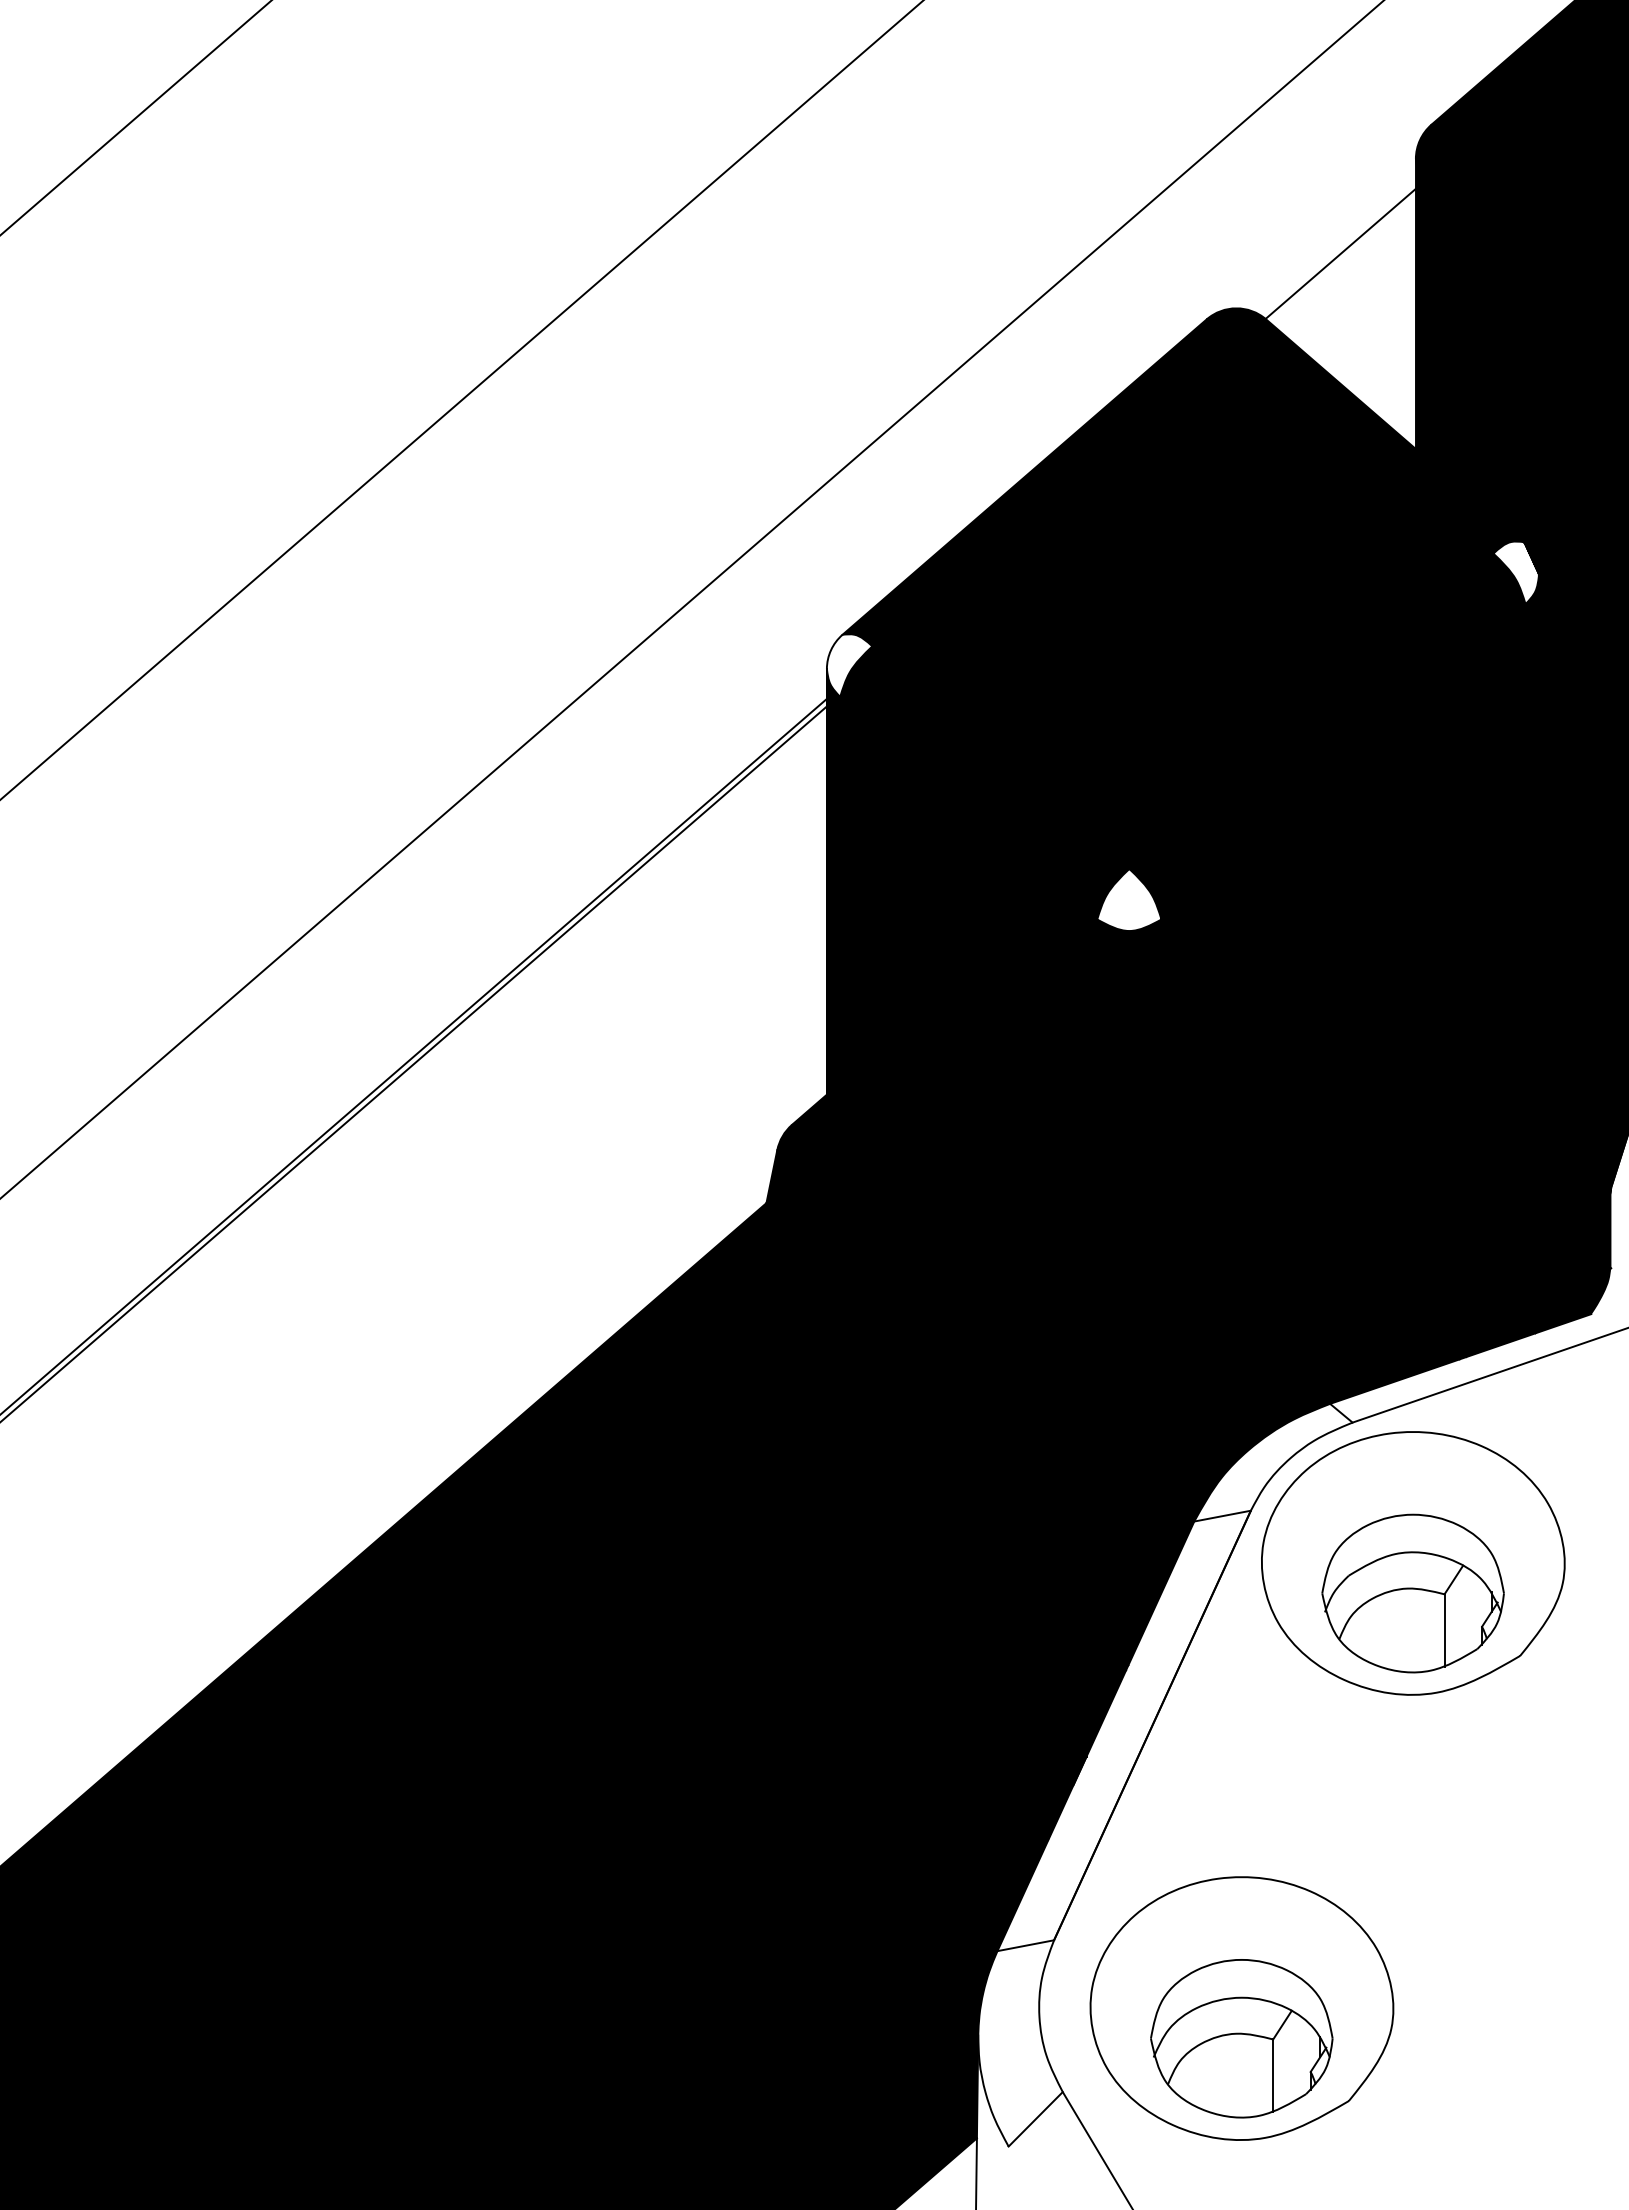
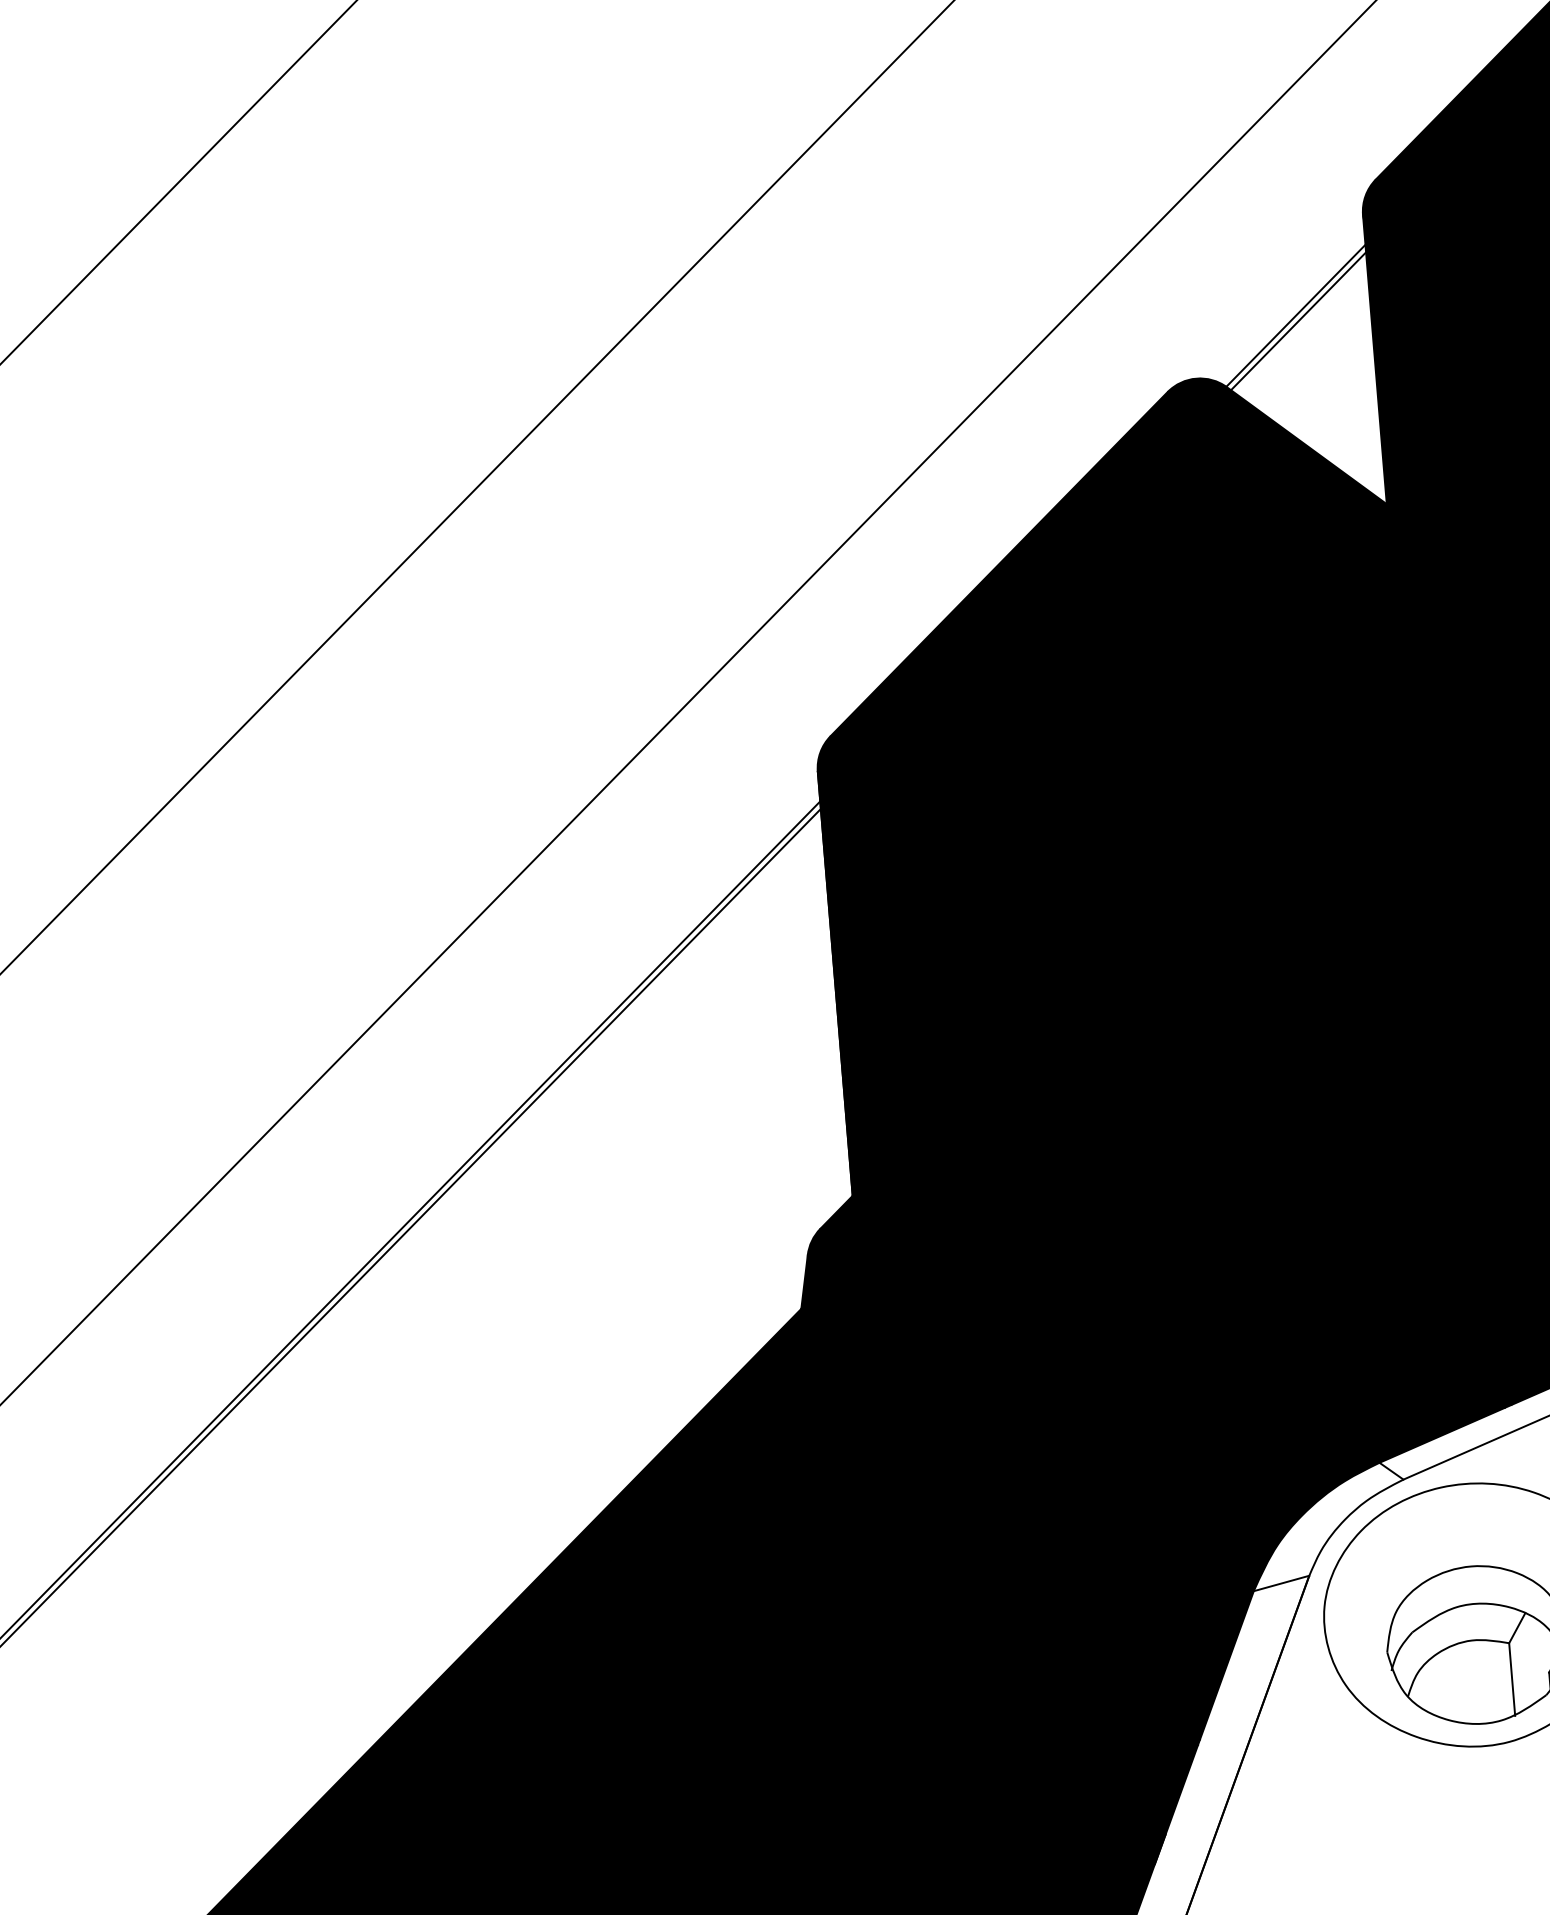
line: (1342, 259) -> (1298, 321), added
fill: (1515, 572) -> (1496, 619), added
fill: (849, 665) -> (840, 766), added
fill: (1129, 899) -> (1138, 976), added

